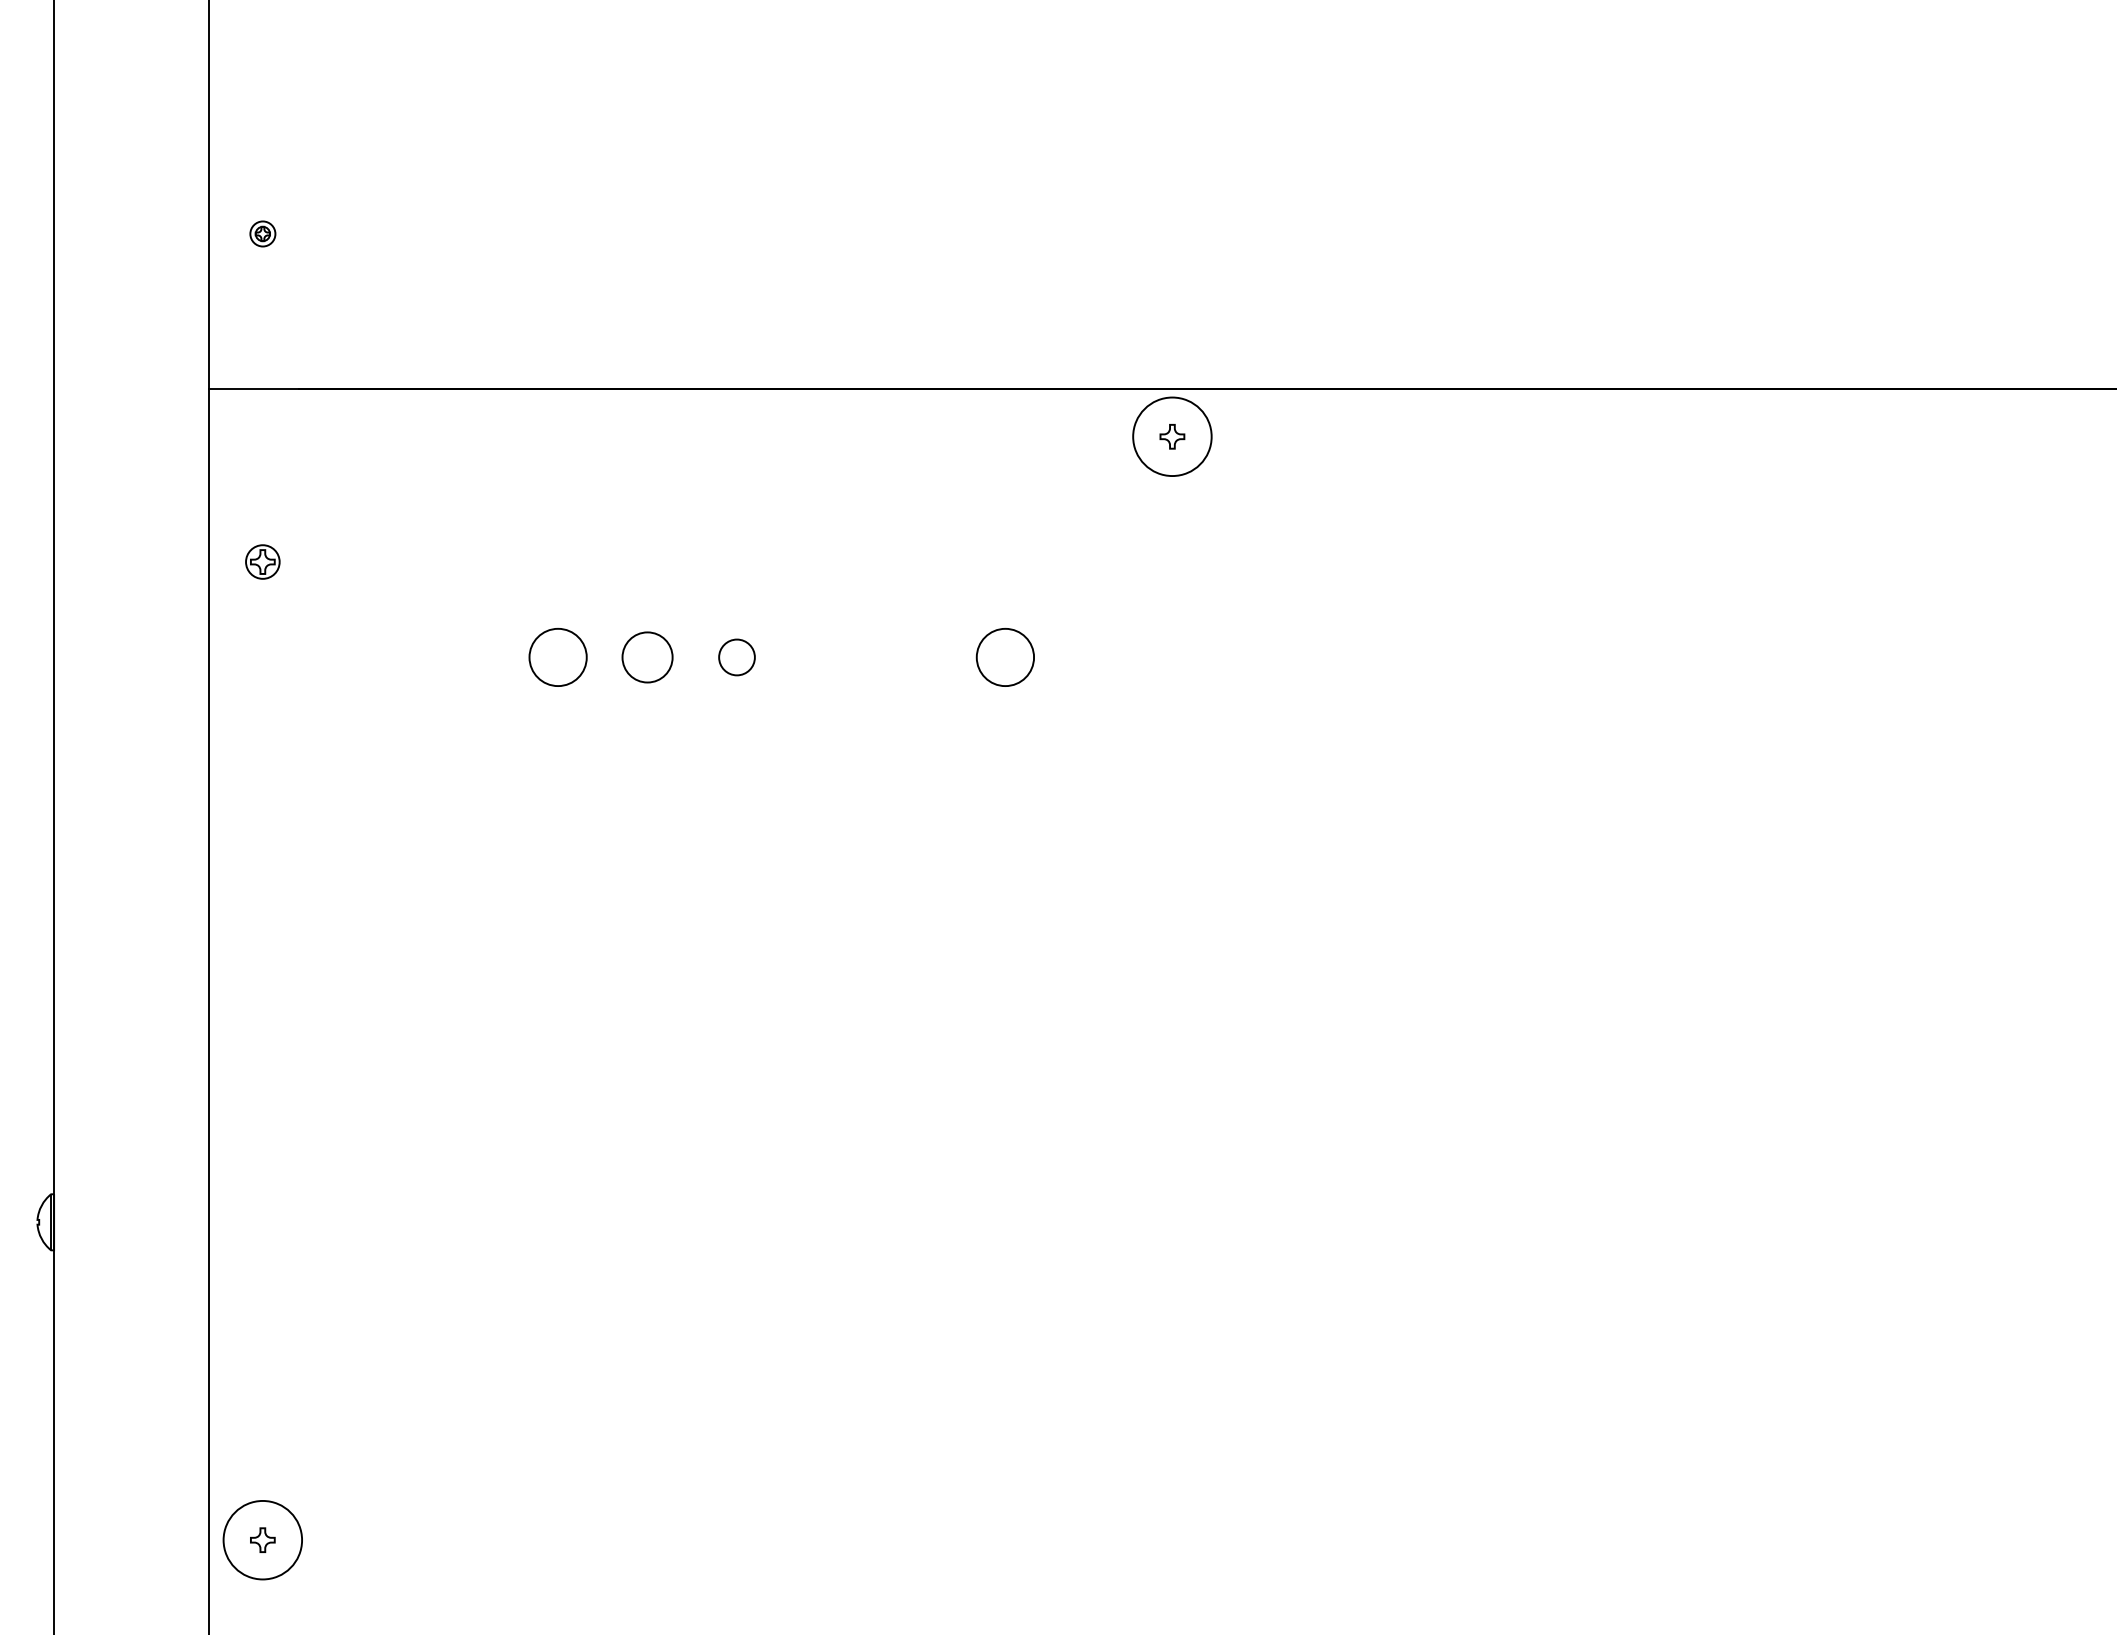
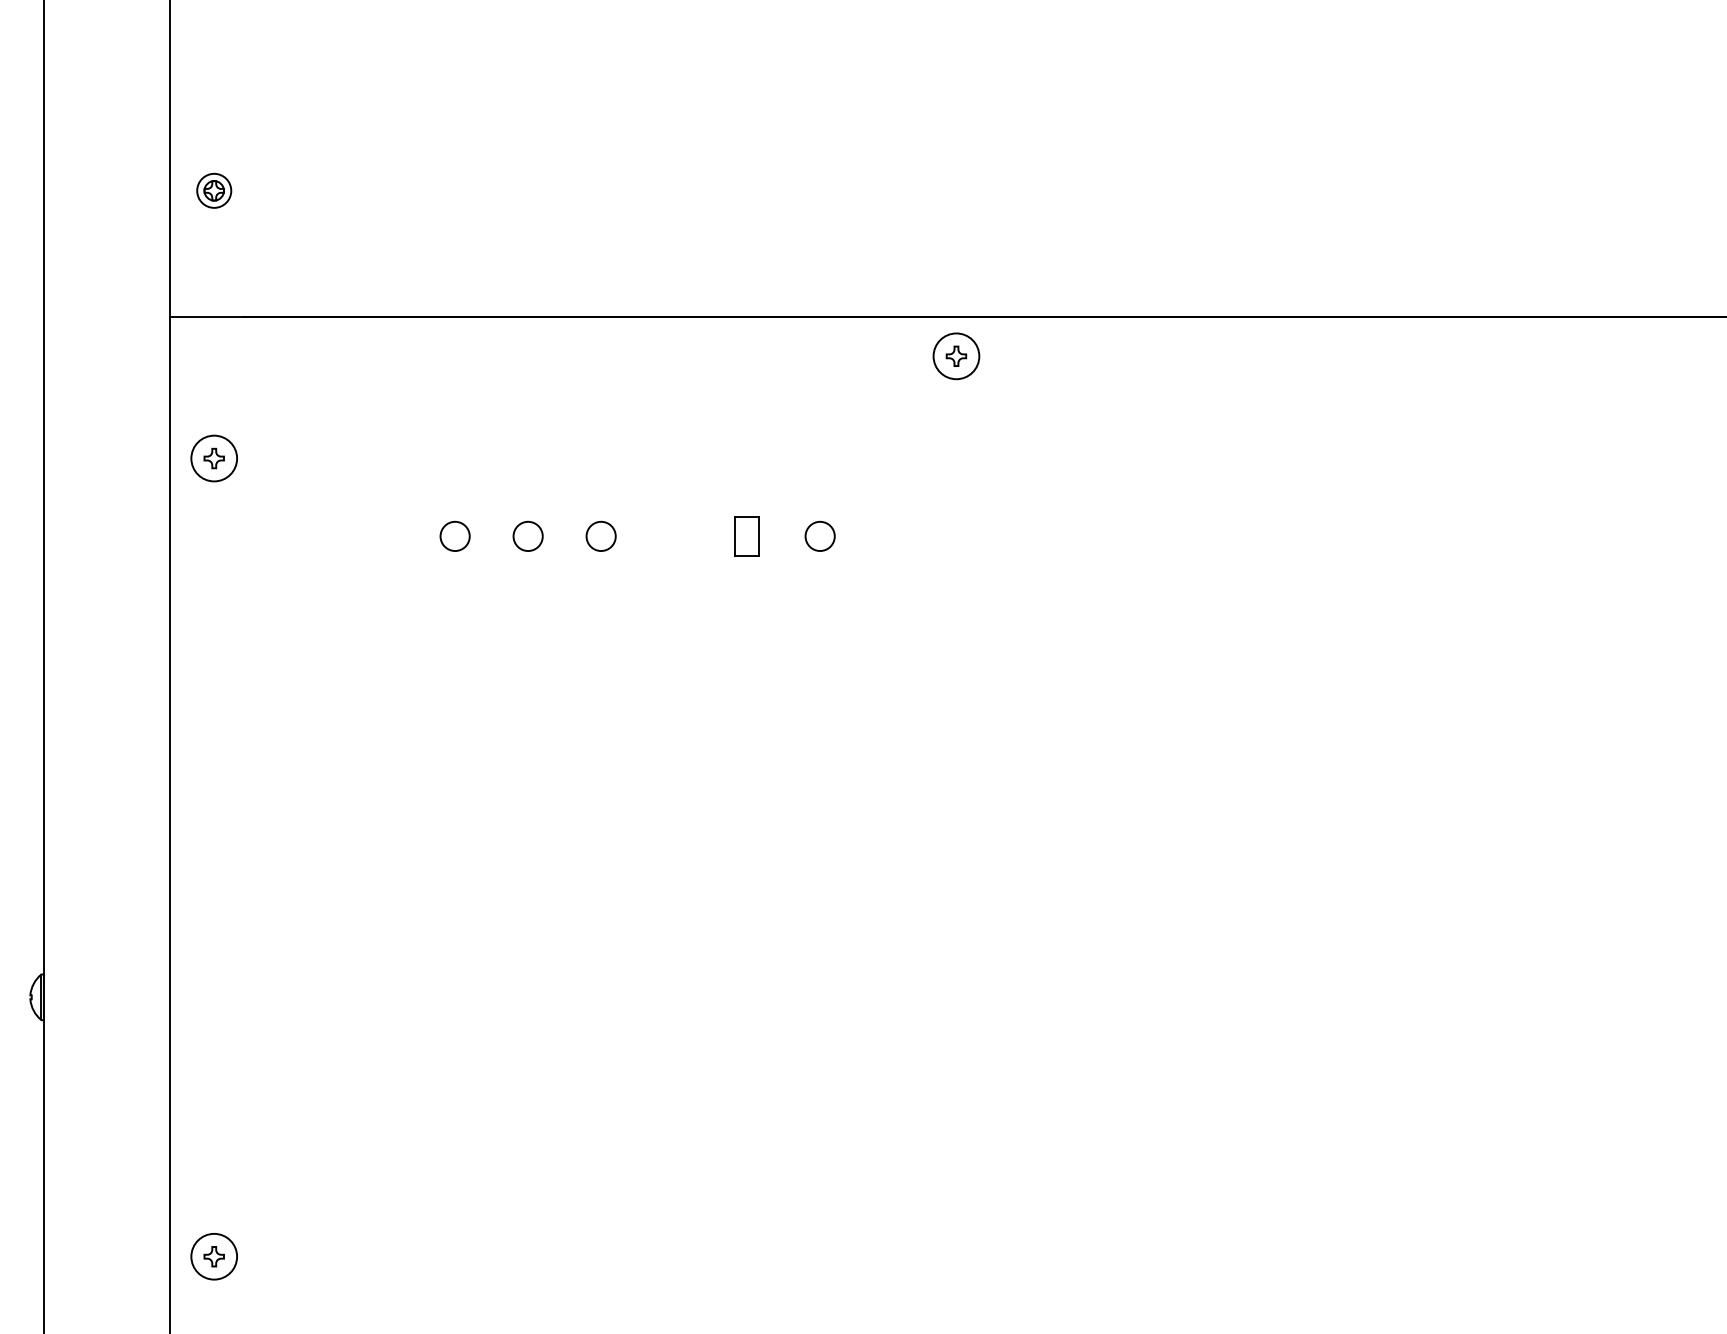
part: (262, 233) -> (213, 190), size x1.67
circle: (1172, 436) -> (956, 356), size x0.71
circle: (262, 562) -> (213, 458), size x1.67
circle: (557, 657) -> (454, 536), size x0.62
circle: (647, 657) -> (528, 536), size x0.71
part: (915, 657) -> (746, 536), added
circle: (1005, 657) -> (820, 536), size x0.62
circle: (262, 1540) -> (213, 1256), size x0.71

